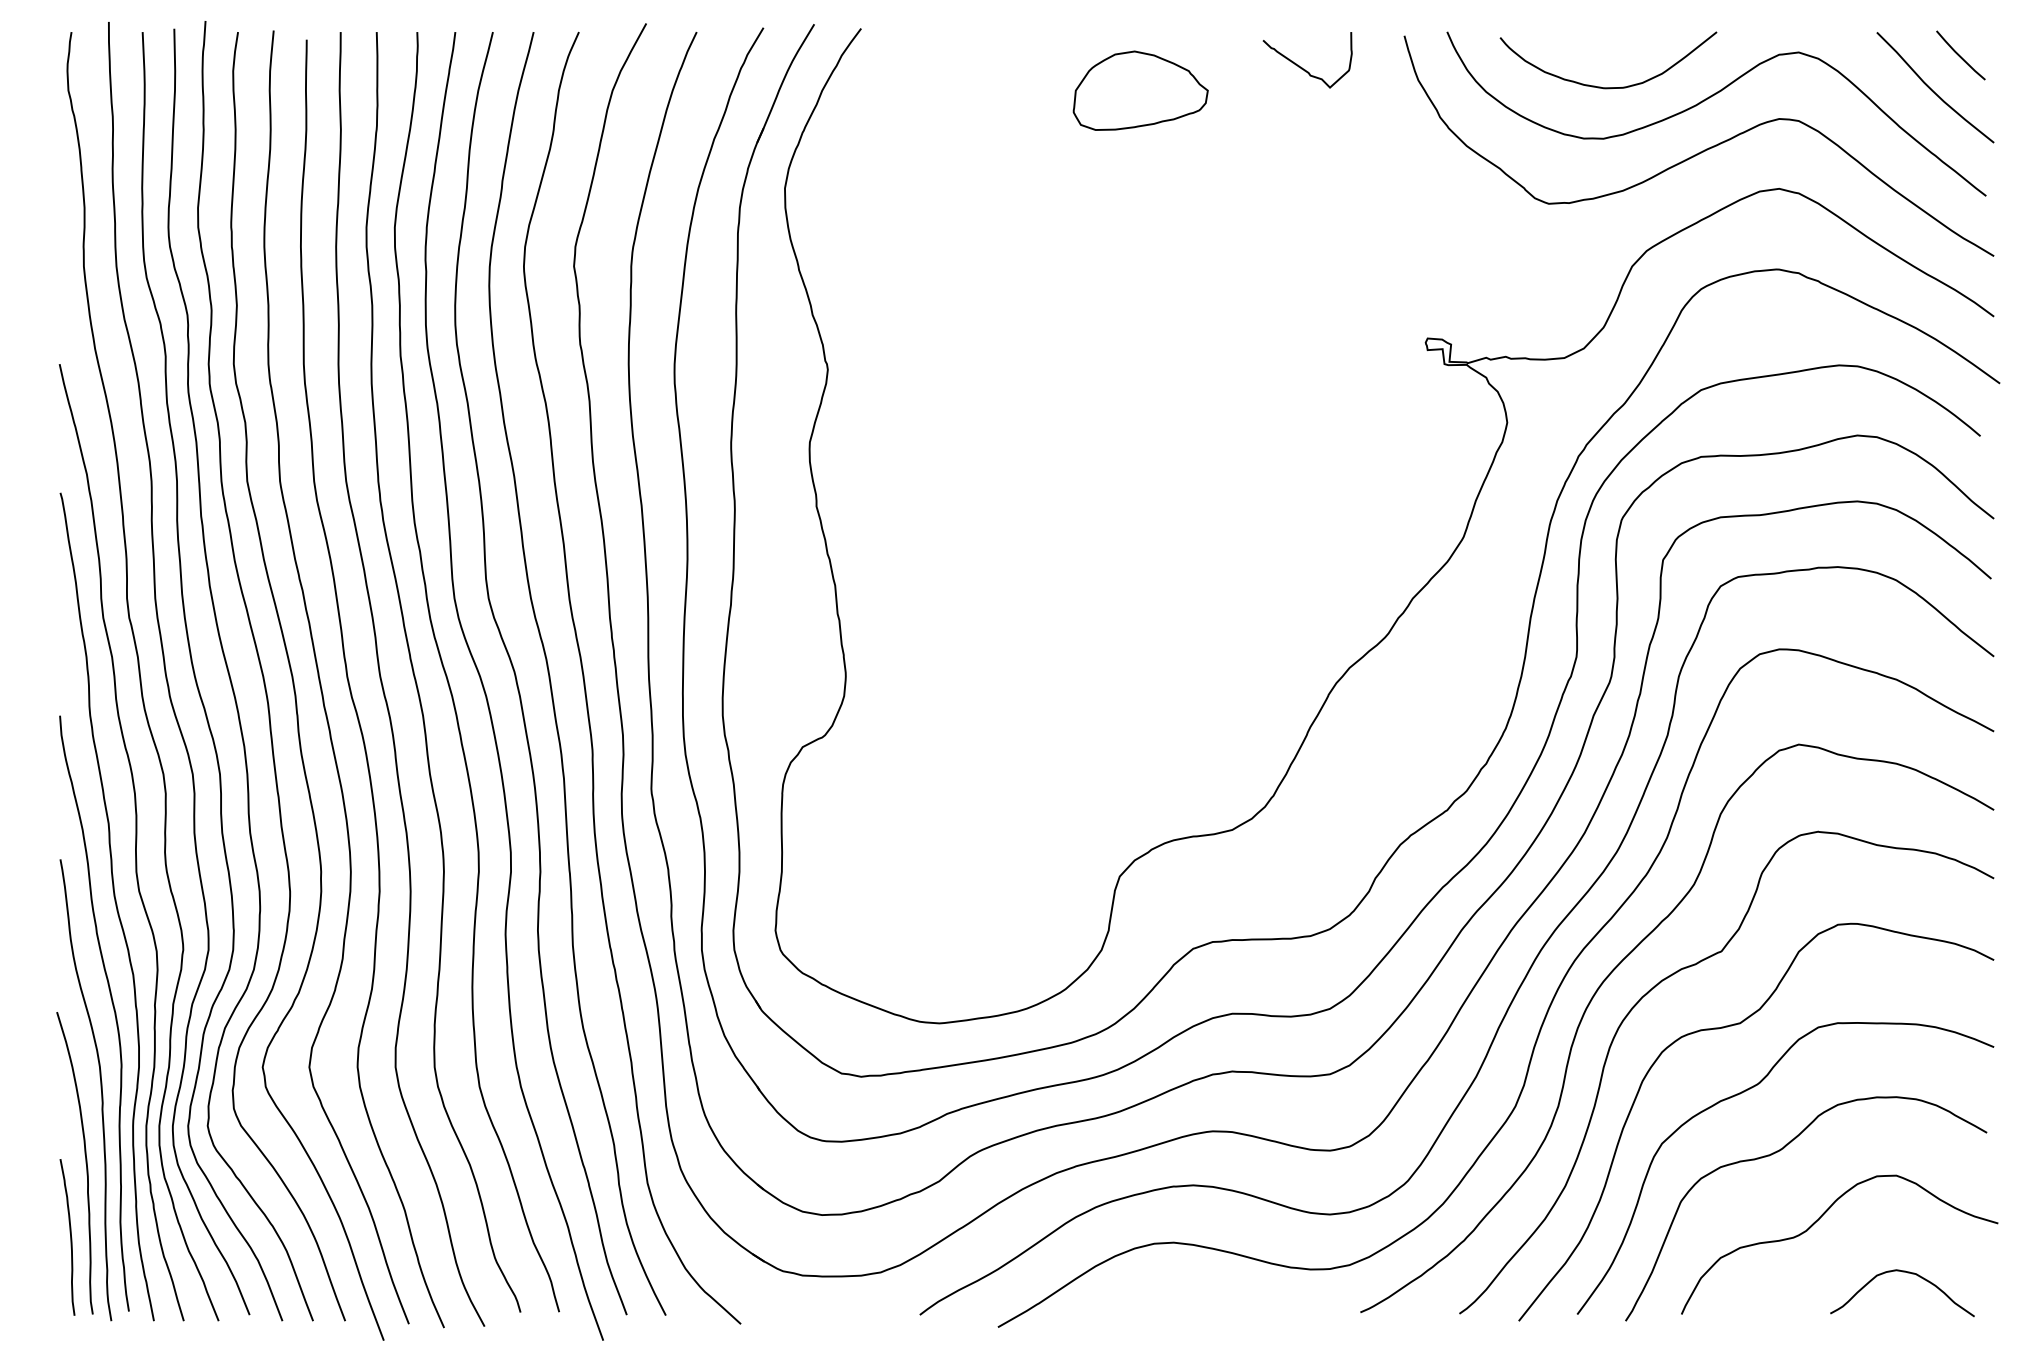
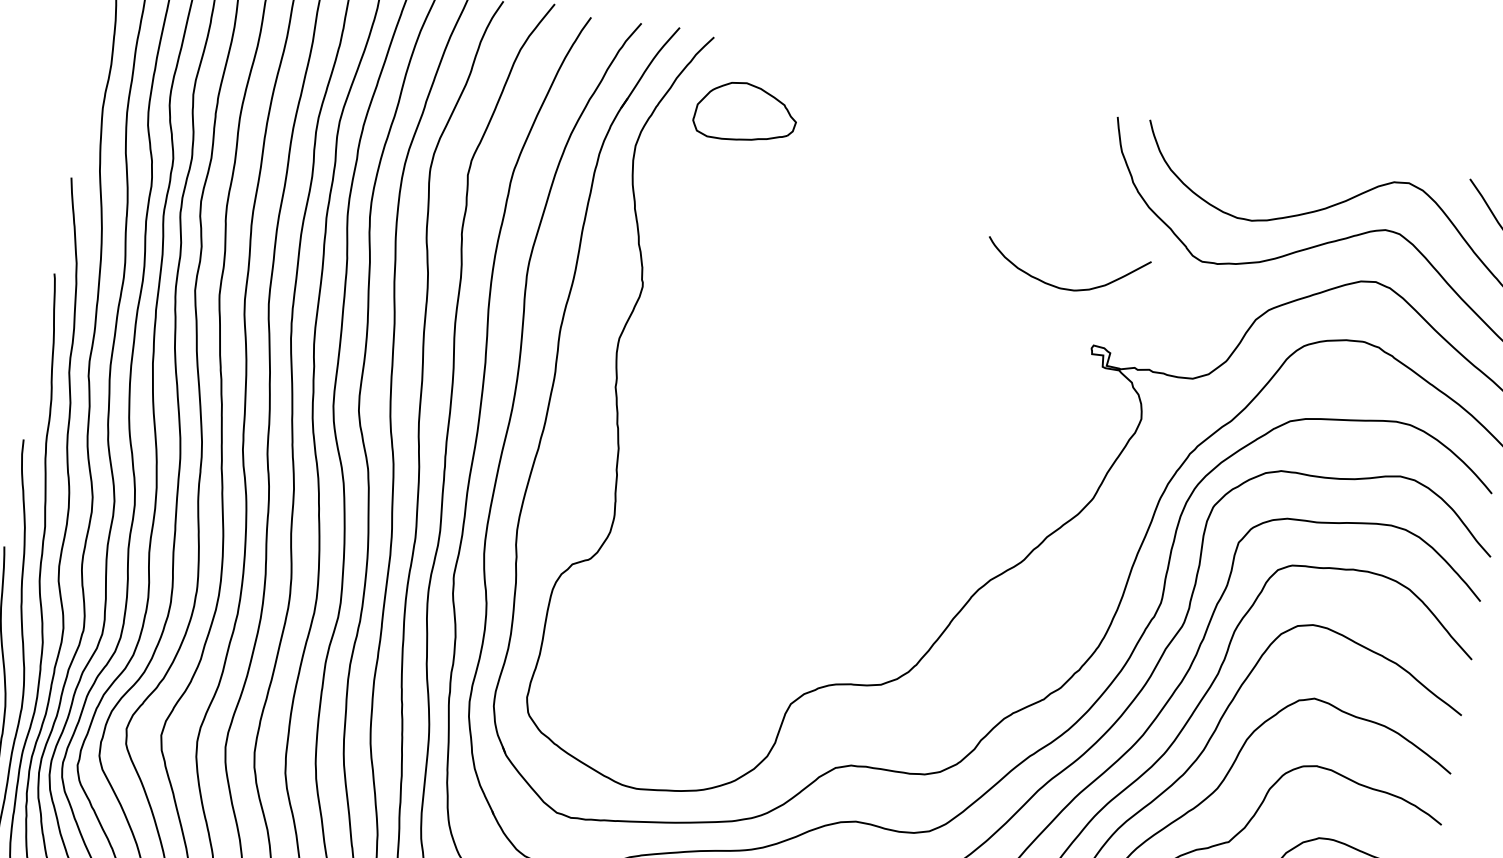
curve: (1302, 67) -> (1037, 126), removed
curve: (1608, 87) -> (1063, 288), moved
part: (1140, 90) -> (745, 113), moved

